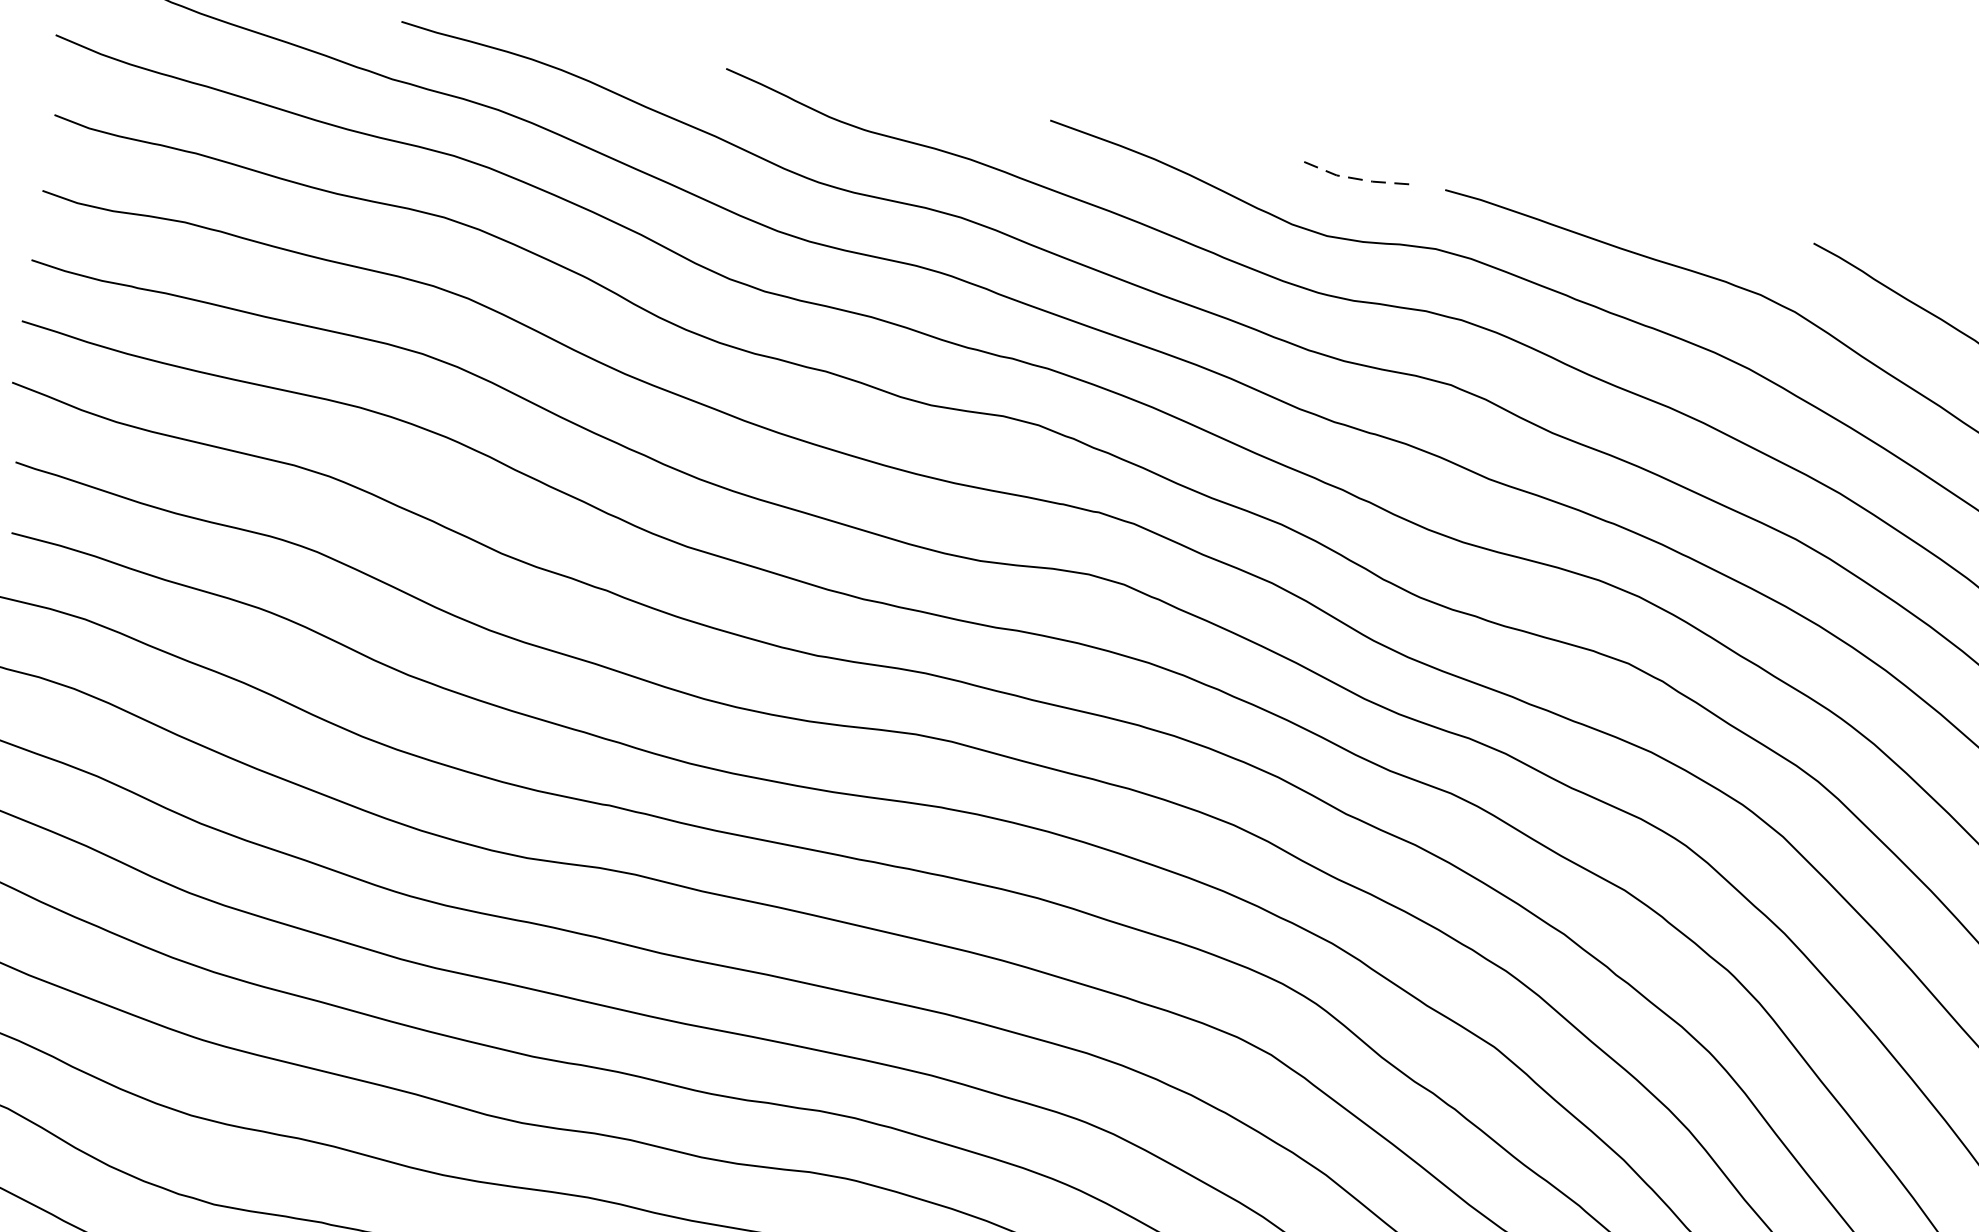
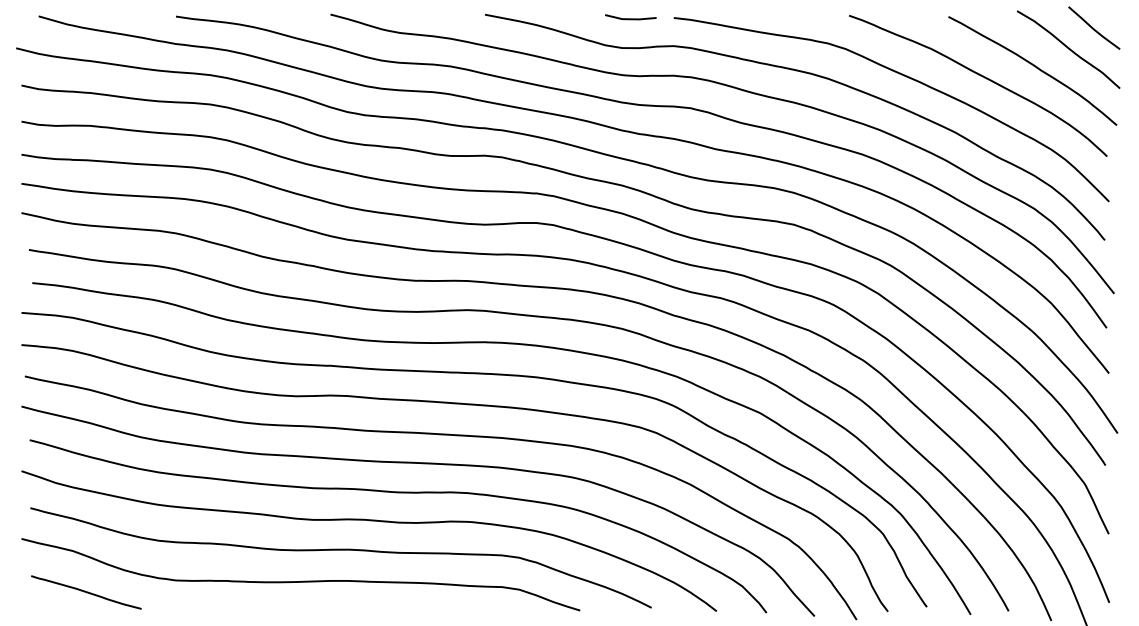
line: (1353, 178) -> (630, 19), dashed -> solid

